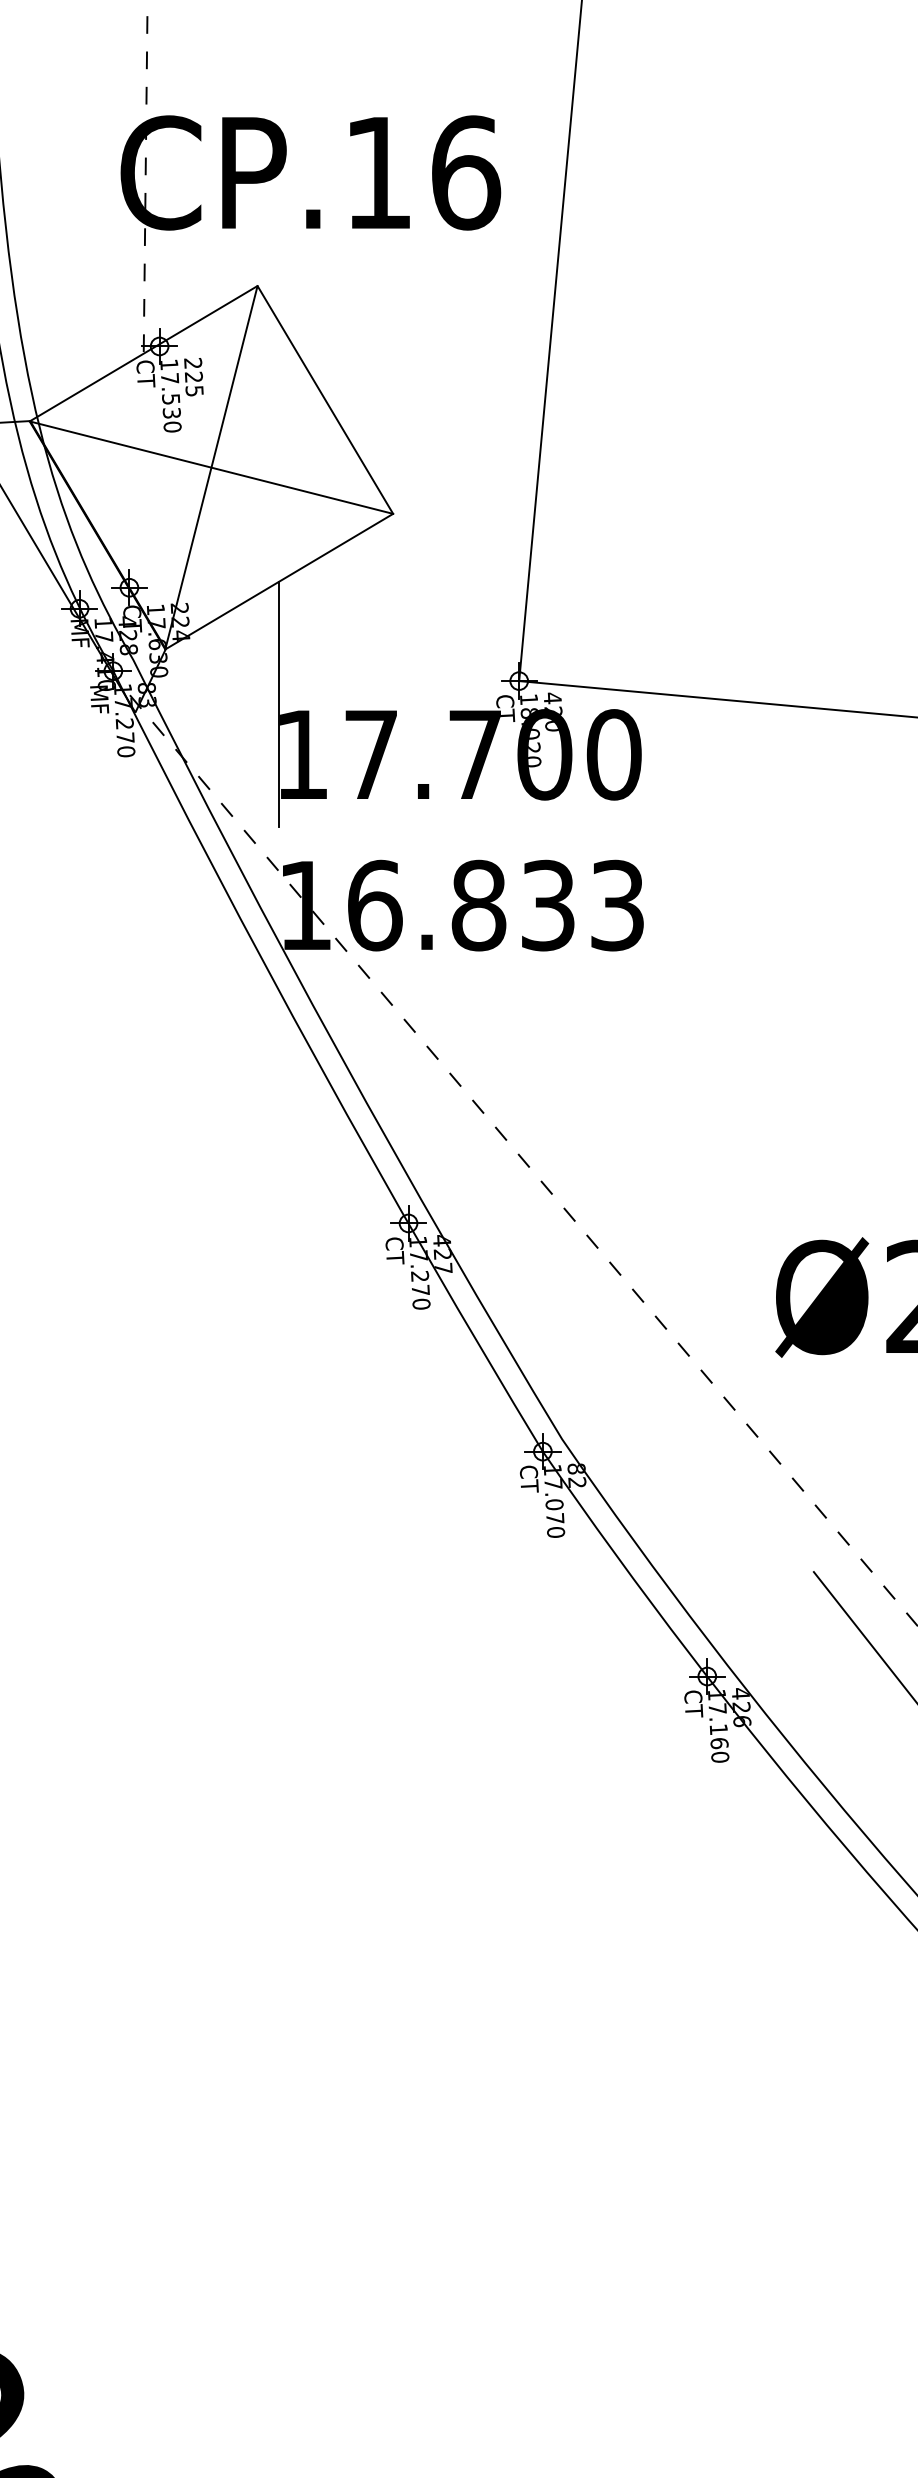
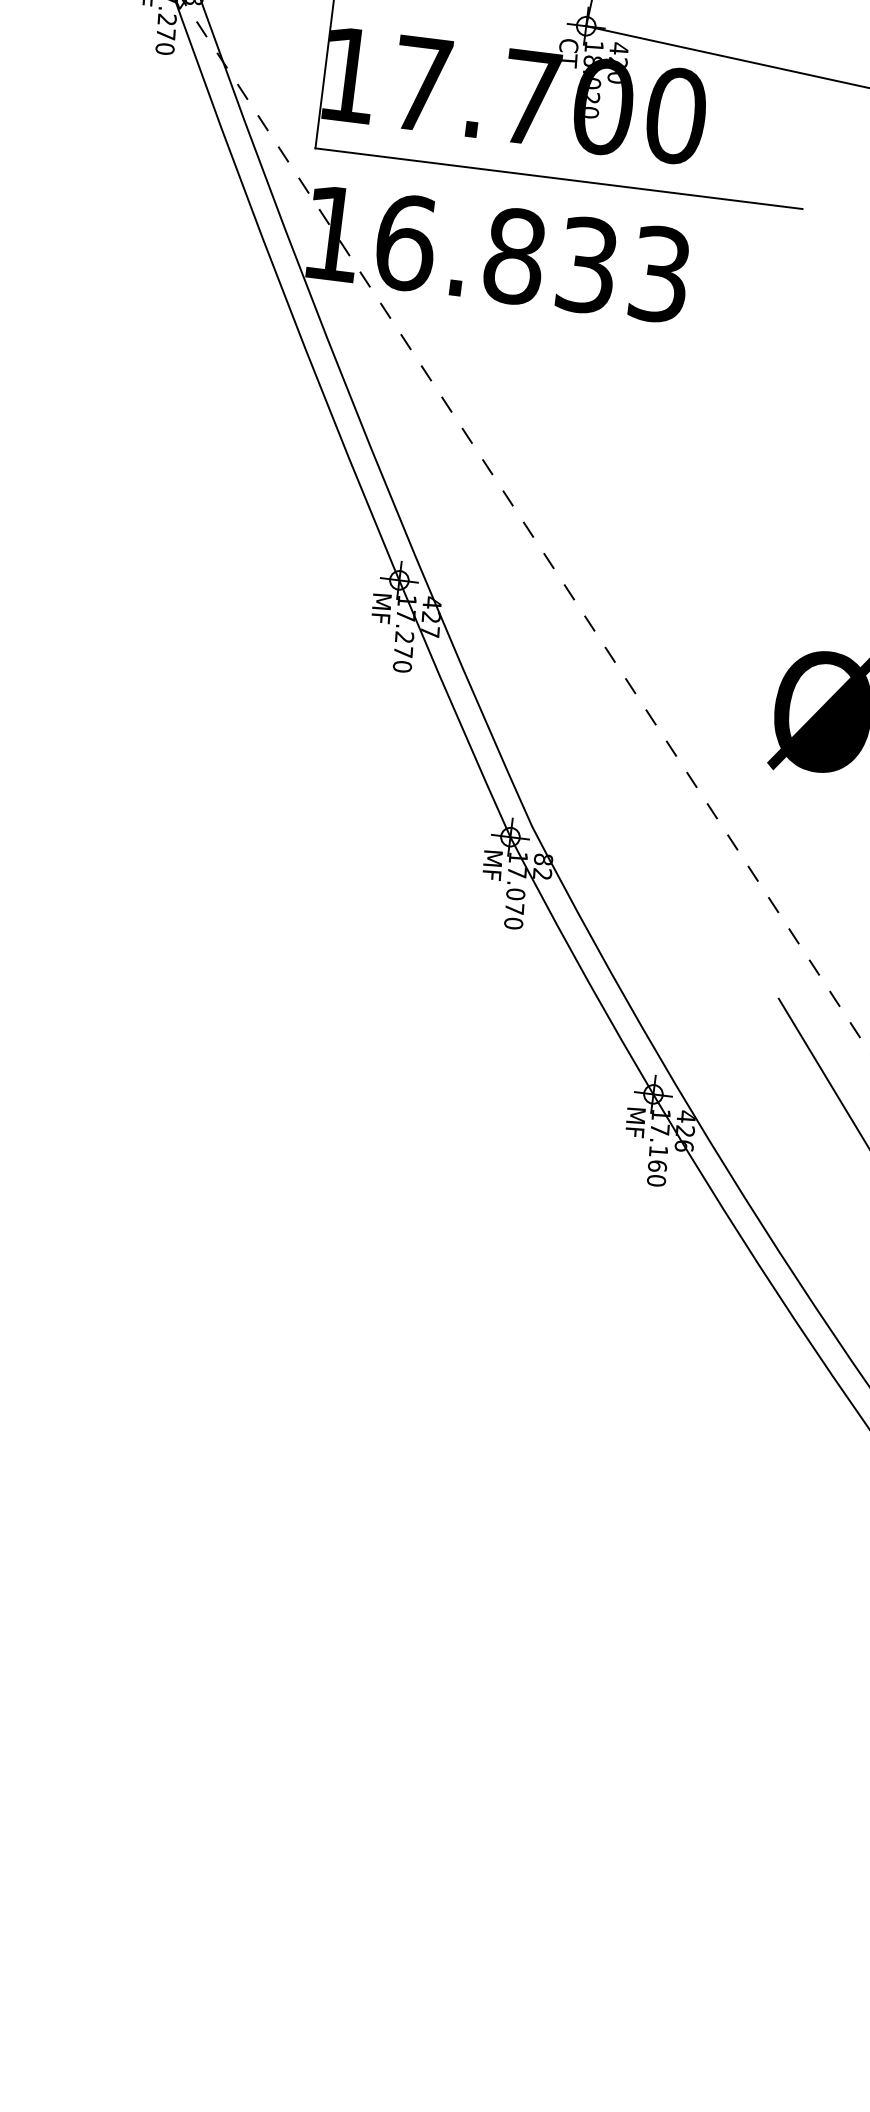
line: (511, 827) -> (559, 178), added
text: (394, 1251) -> (381, 607), CT -> MF
text: (528, 1479) -> (491, 864), CT -> MF
text: (693, 1704) -> (635, 1121), CT -> MF

